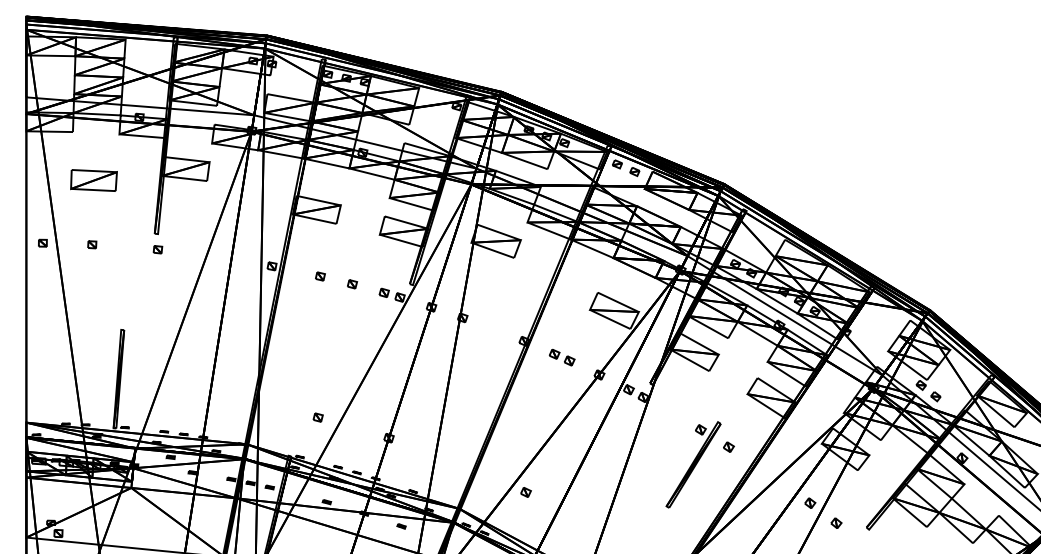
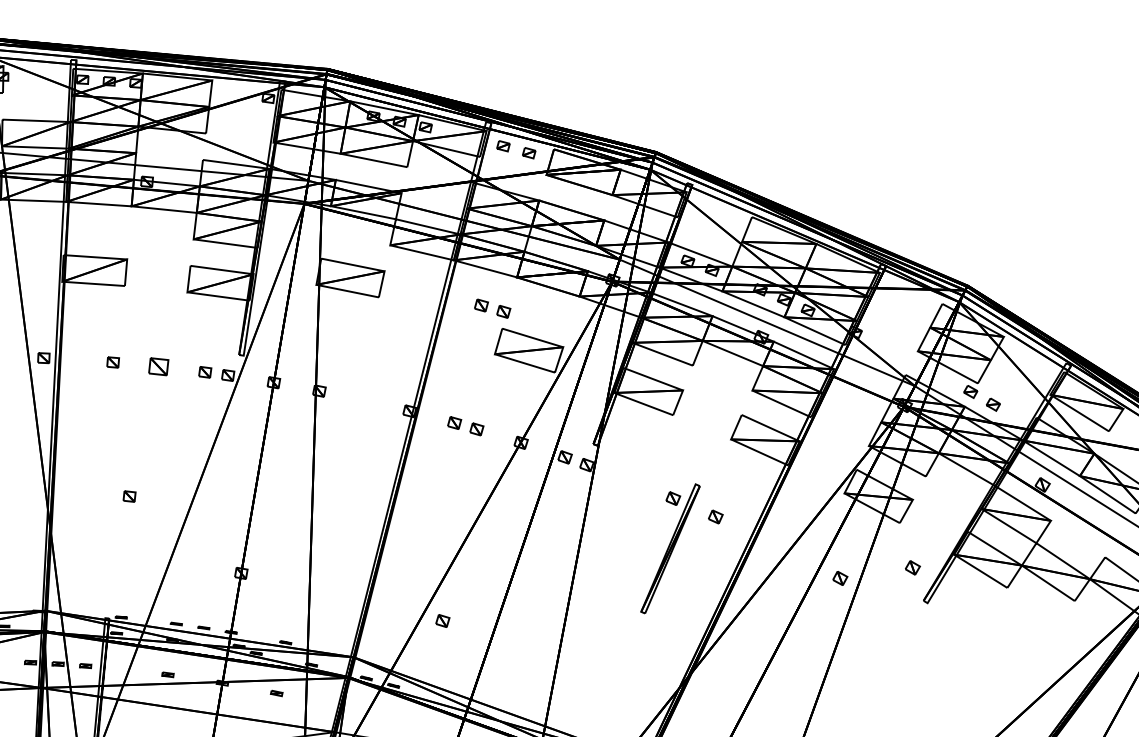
part: (592, 277) -> (491, 308), added
part: (352, 284) -> (159, 367), size x1.6
part: (317, 417) -> (128, 496), moved
part: (836, 522) -> (912, 566), moved

